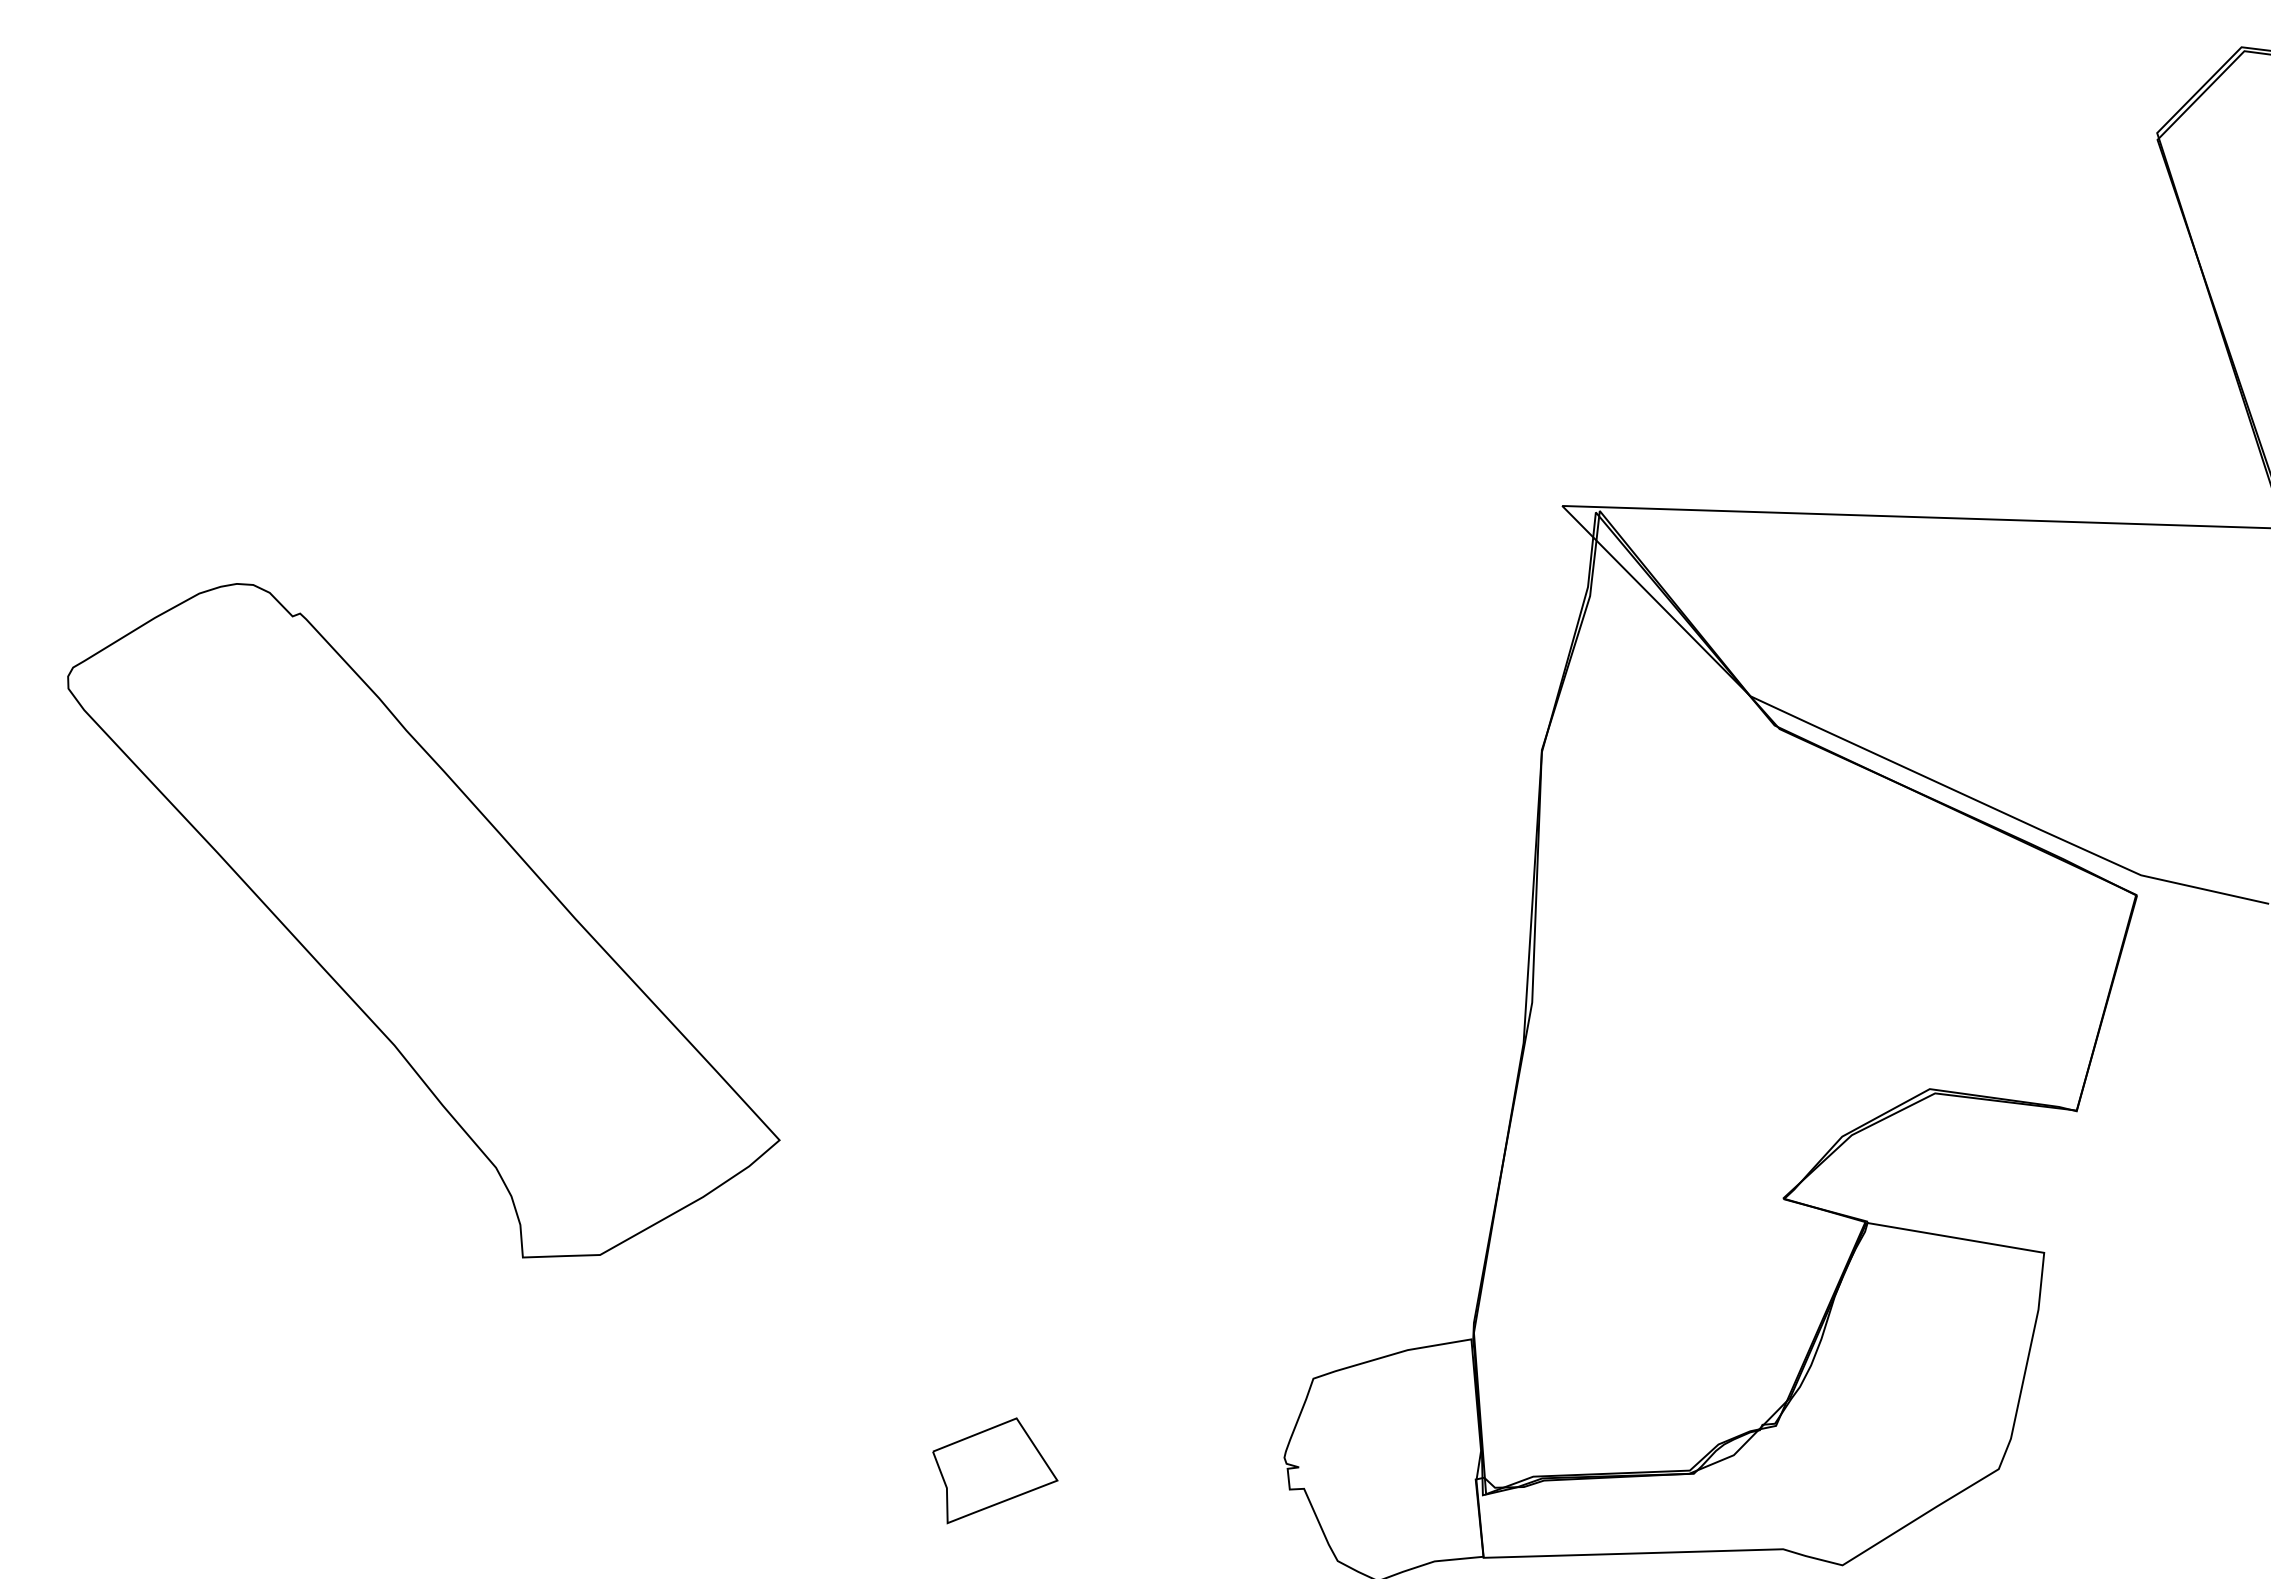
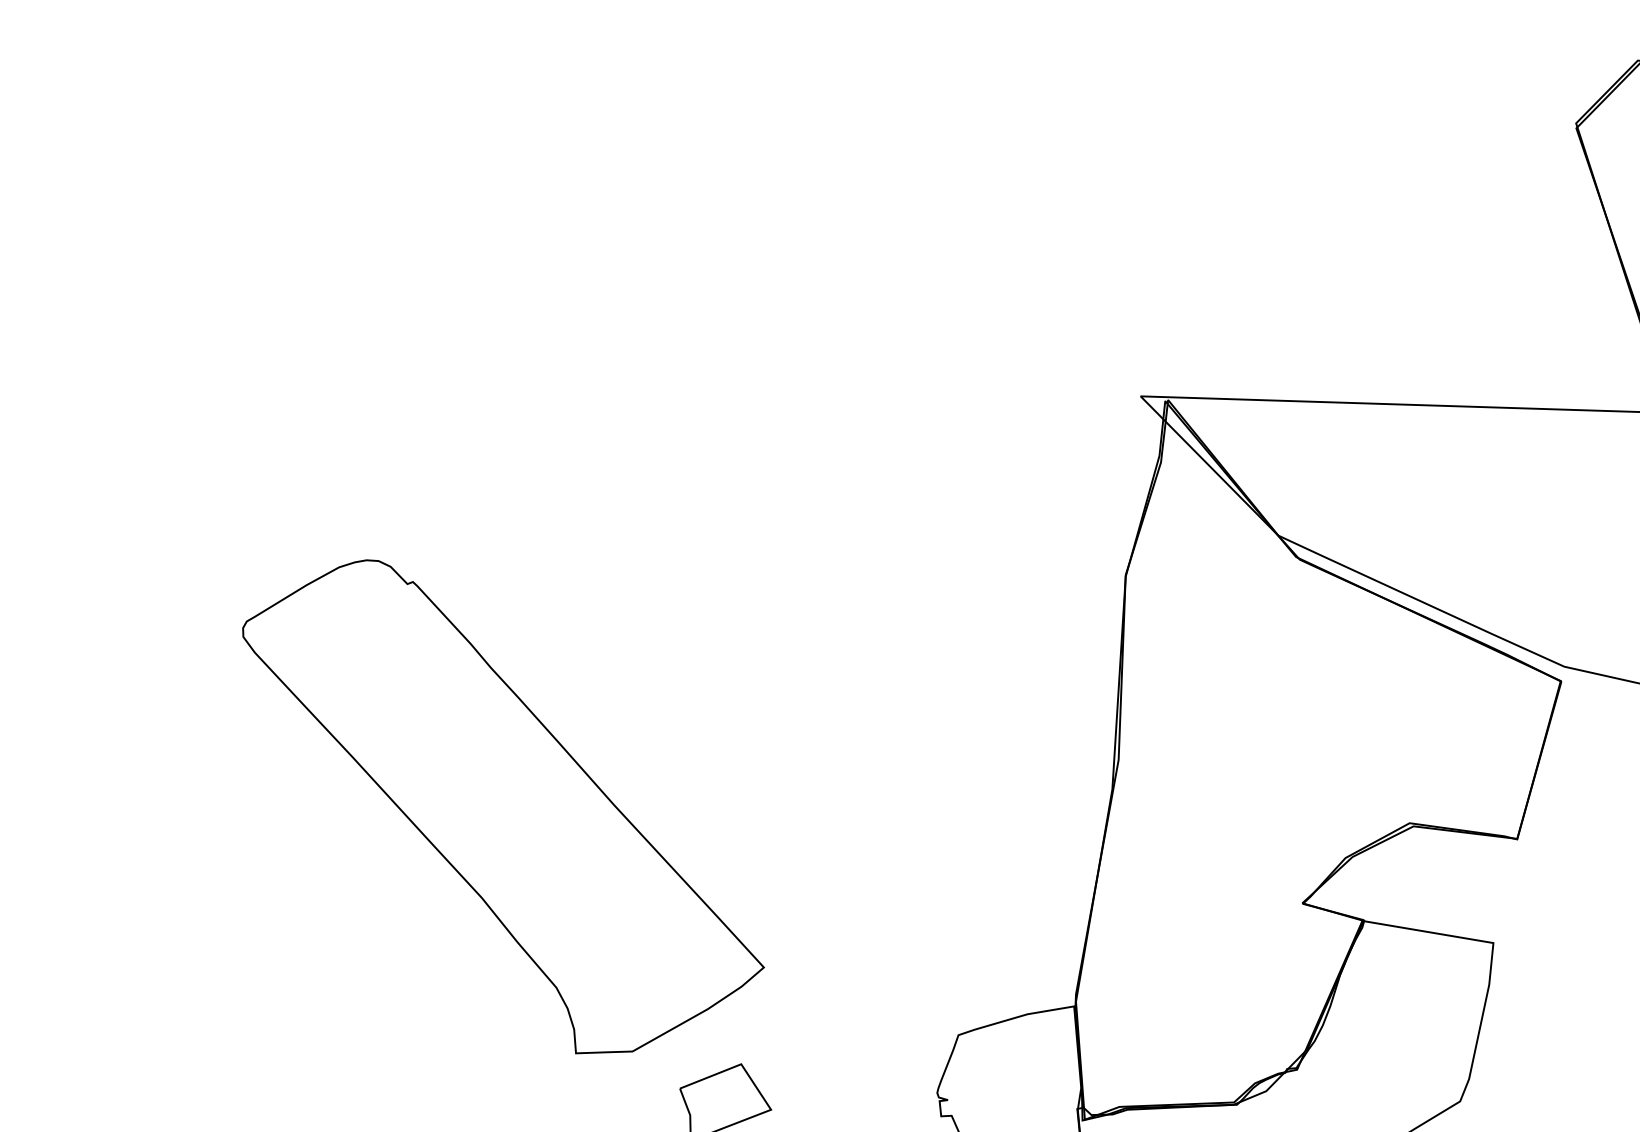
part: (423, 920) -> (503, 806), moved

